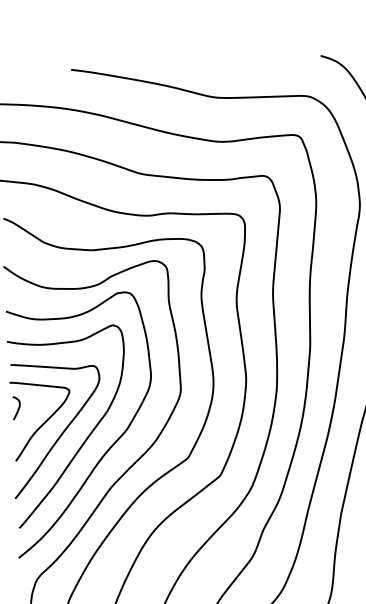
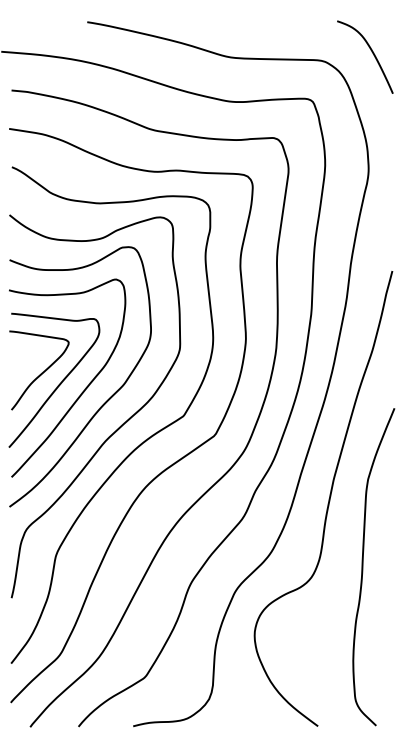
curve: (18, 408) -> (16, 357), removed

